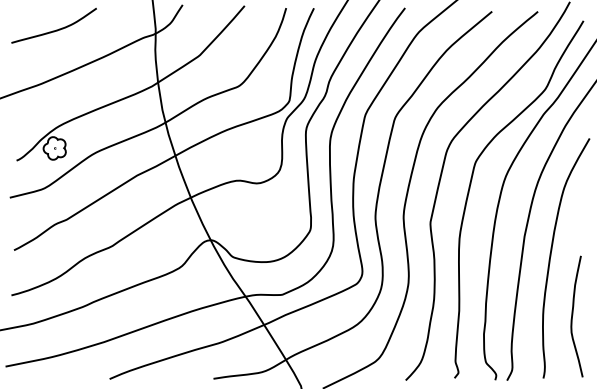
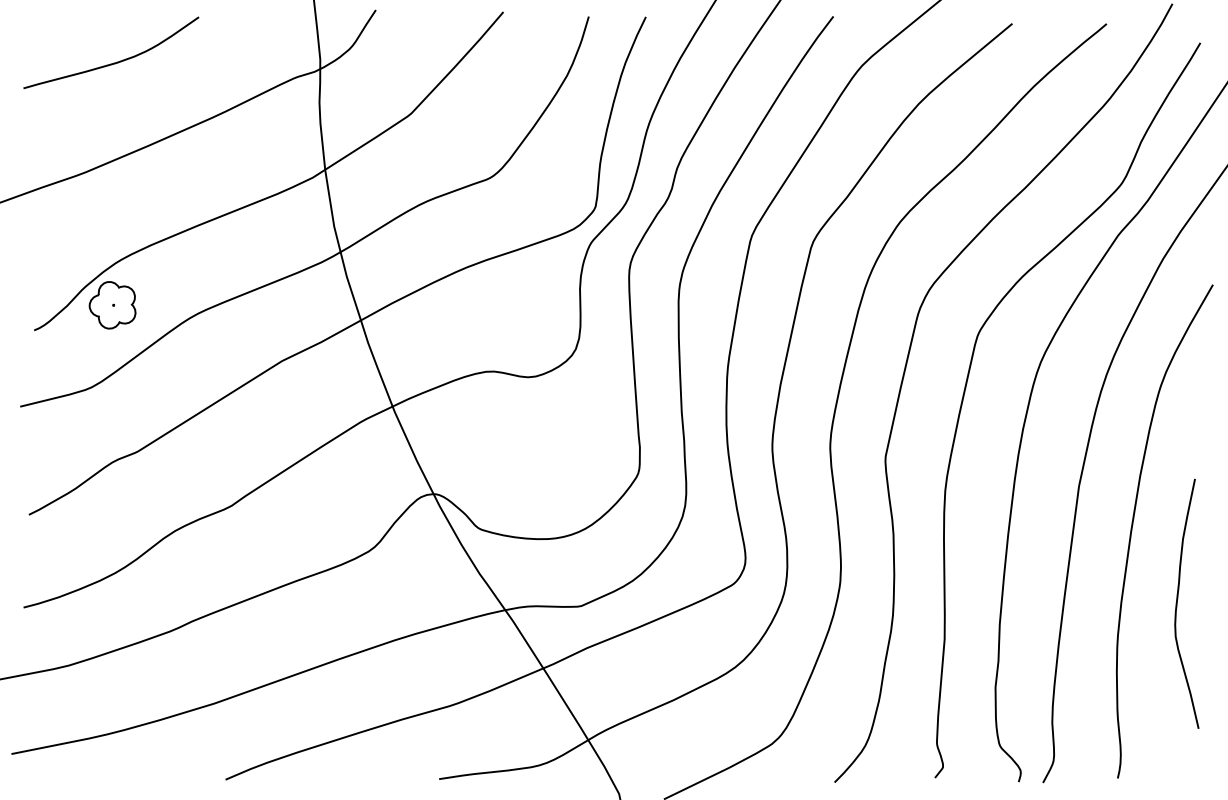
curve: (573, 315) -> (1179, 601), moved

